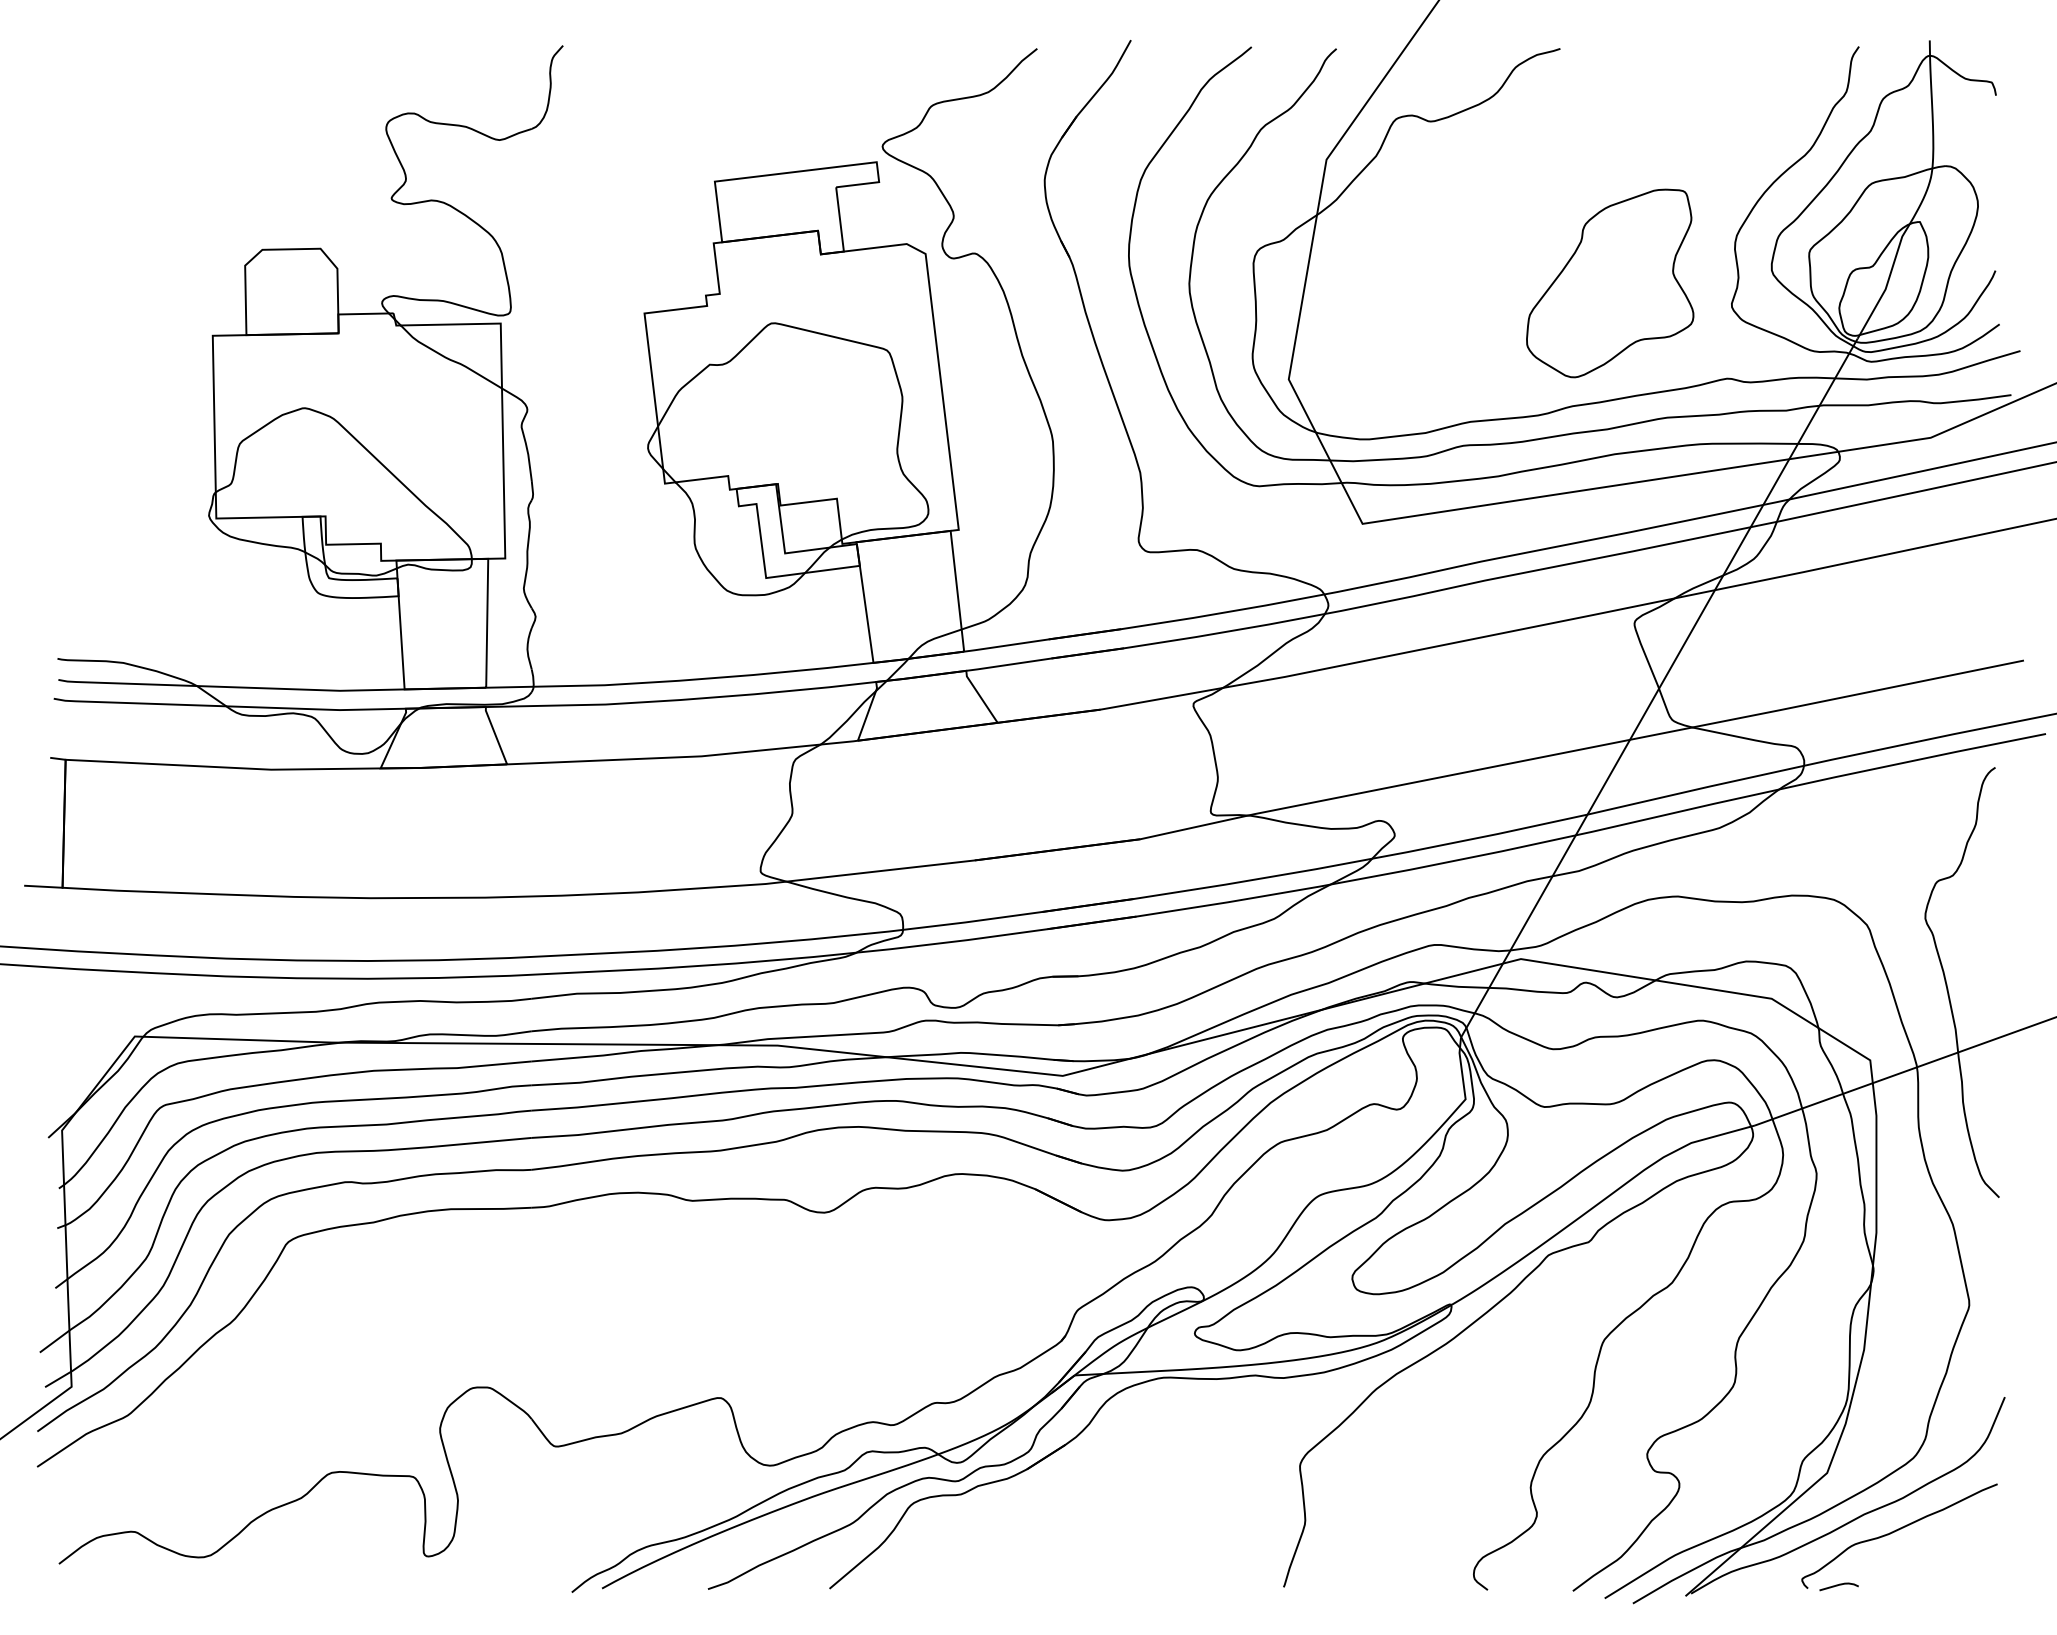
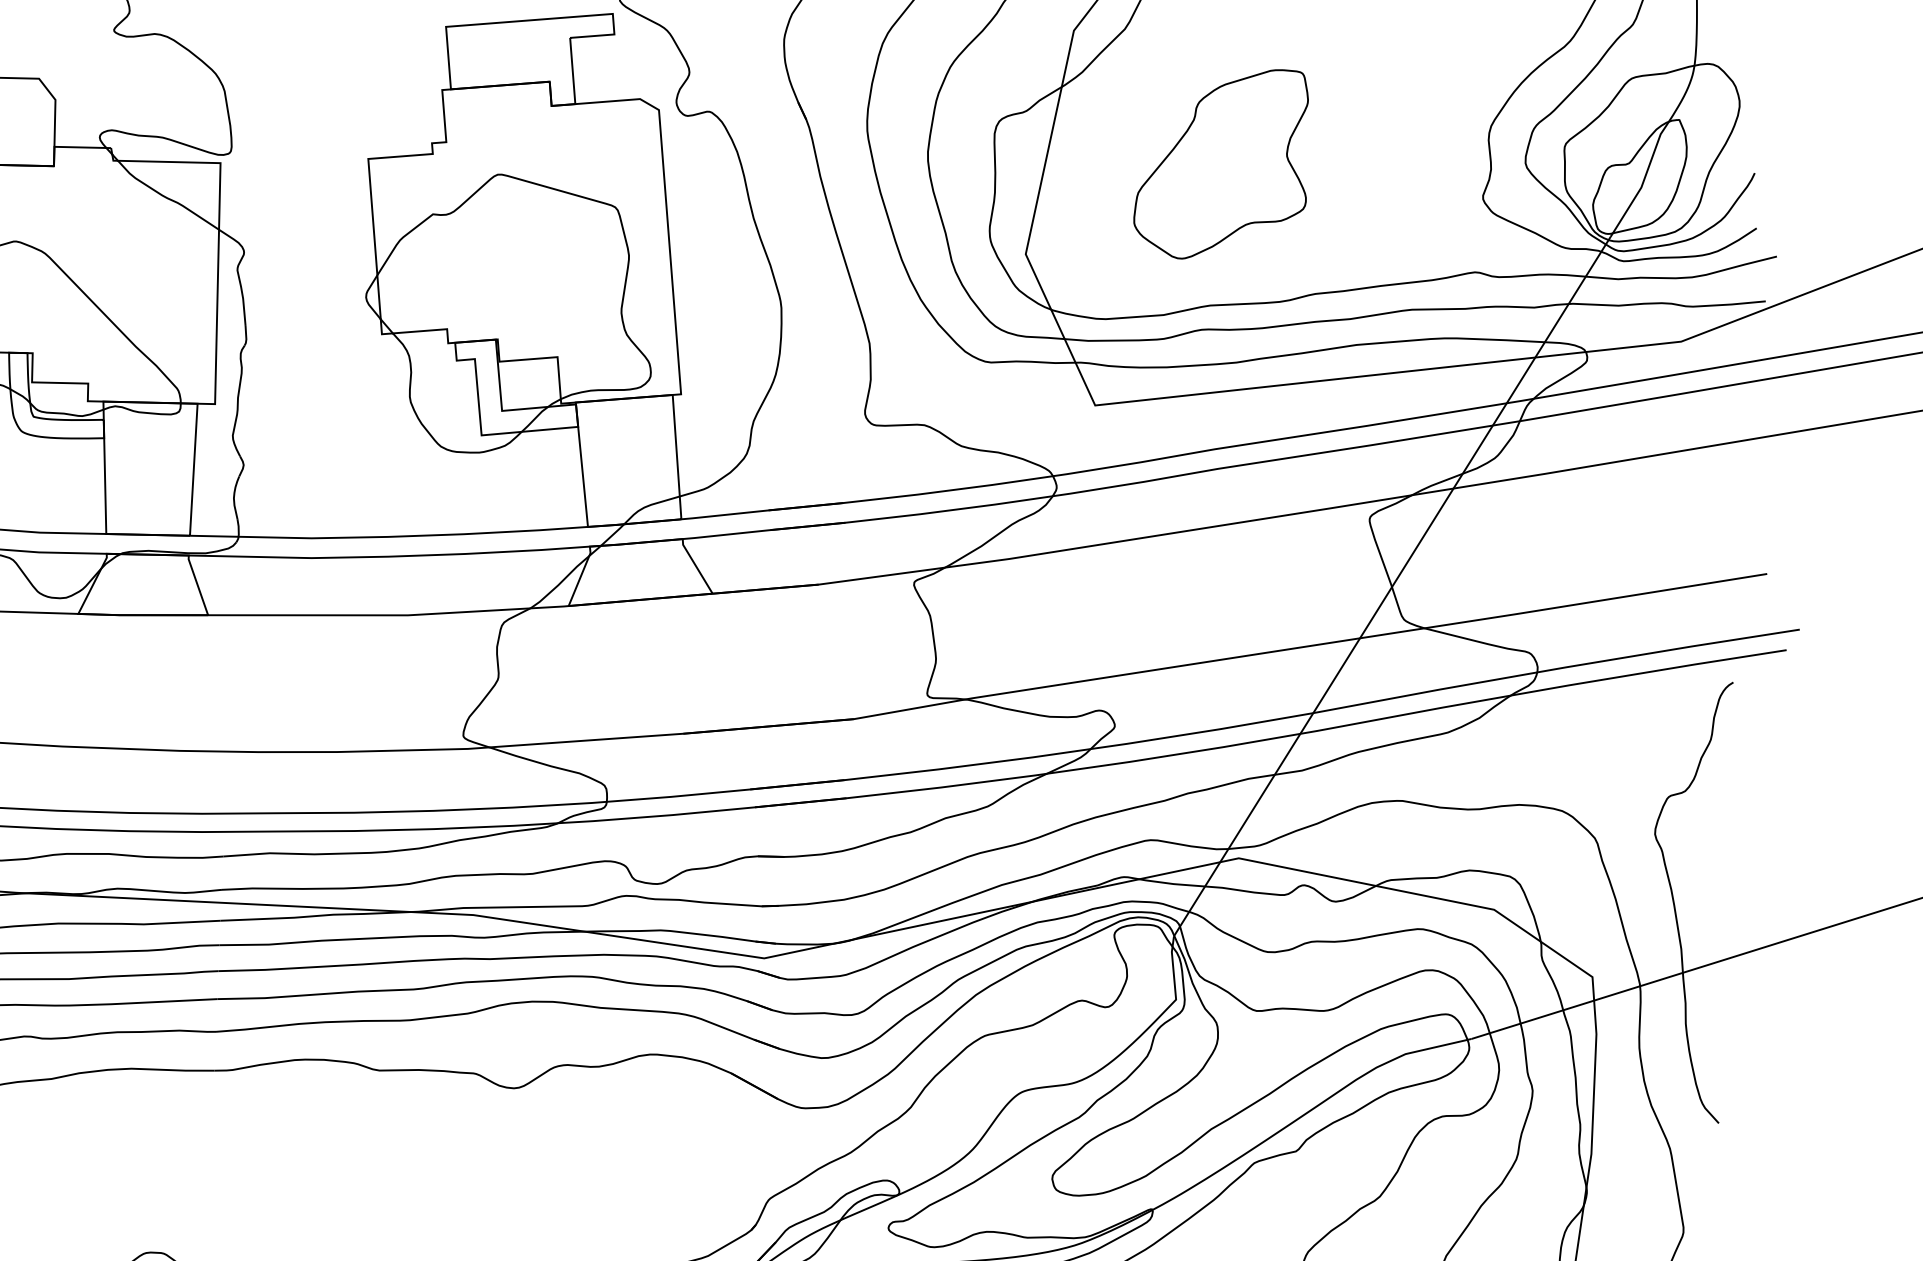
part: (1610, 283) -> (1222, 164), moved

